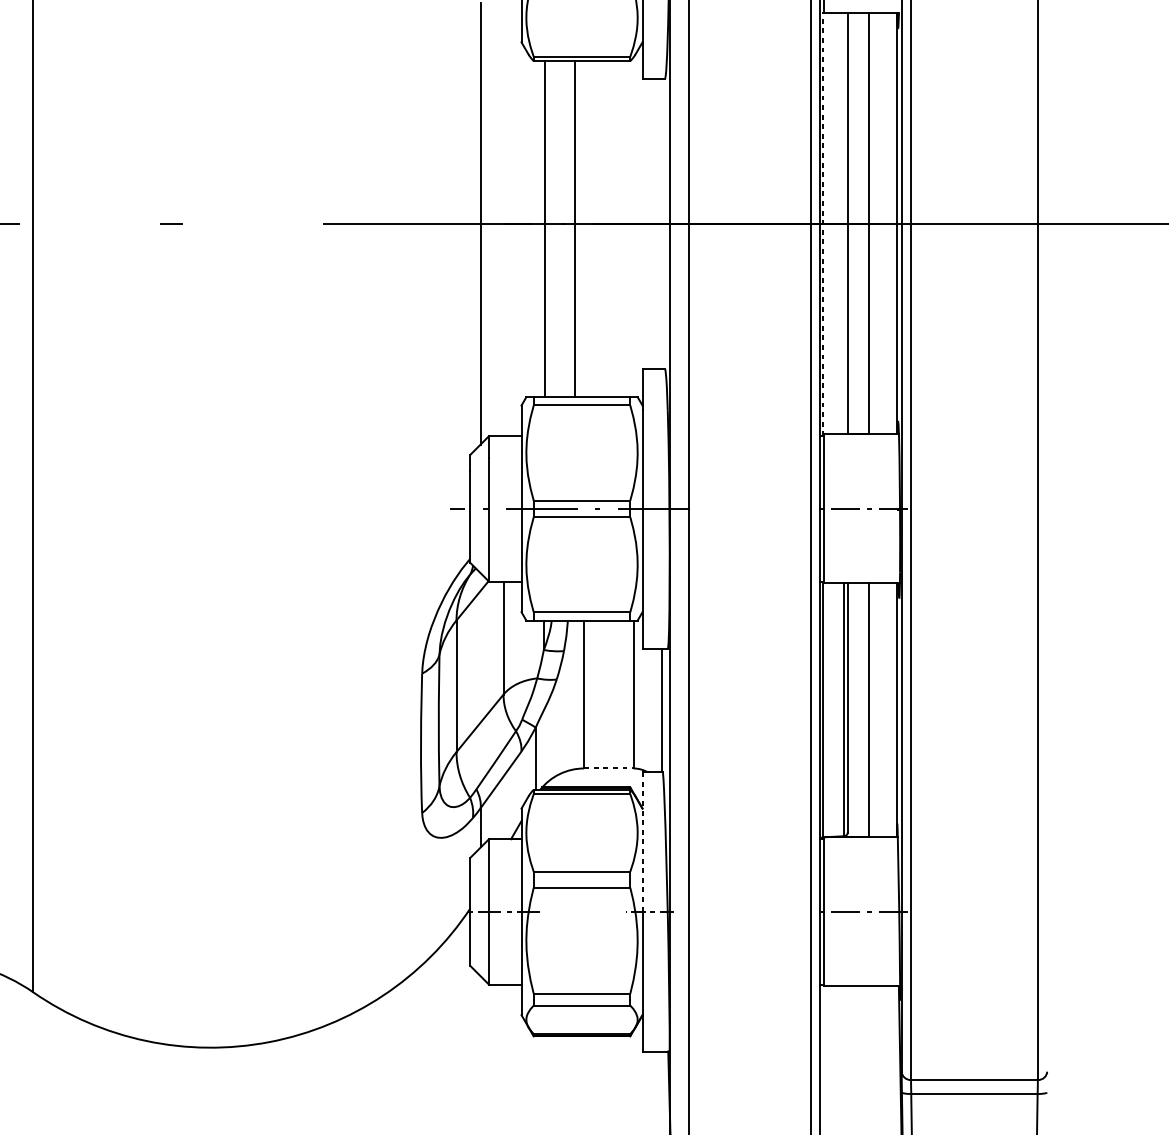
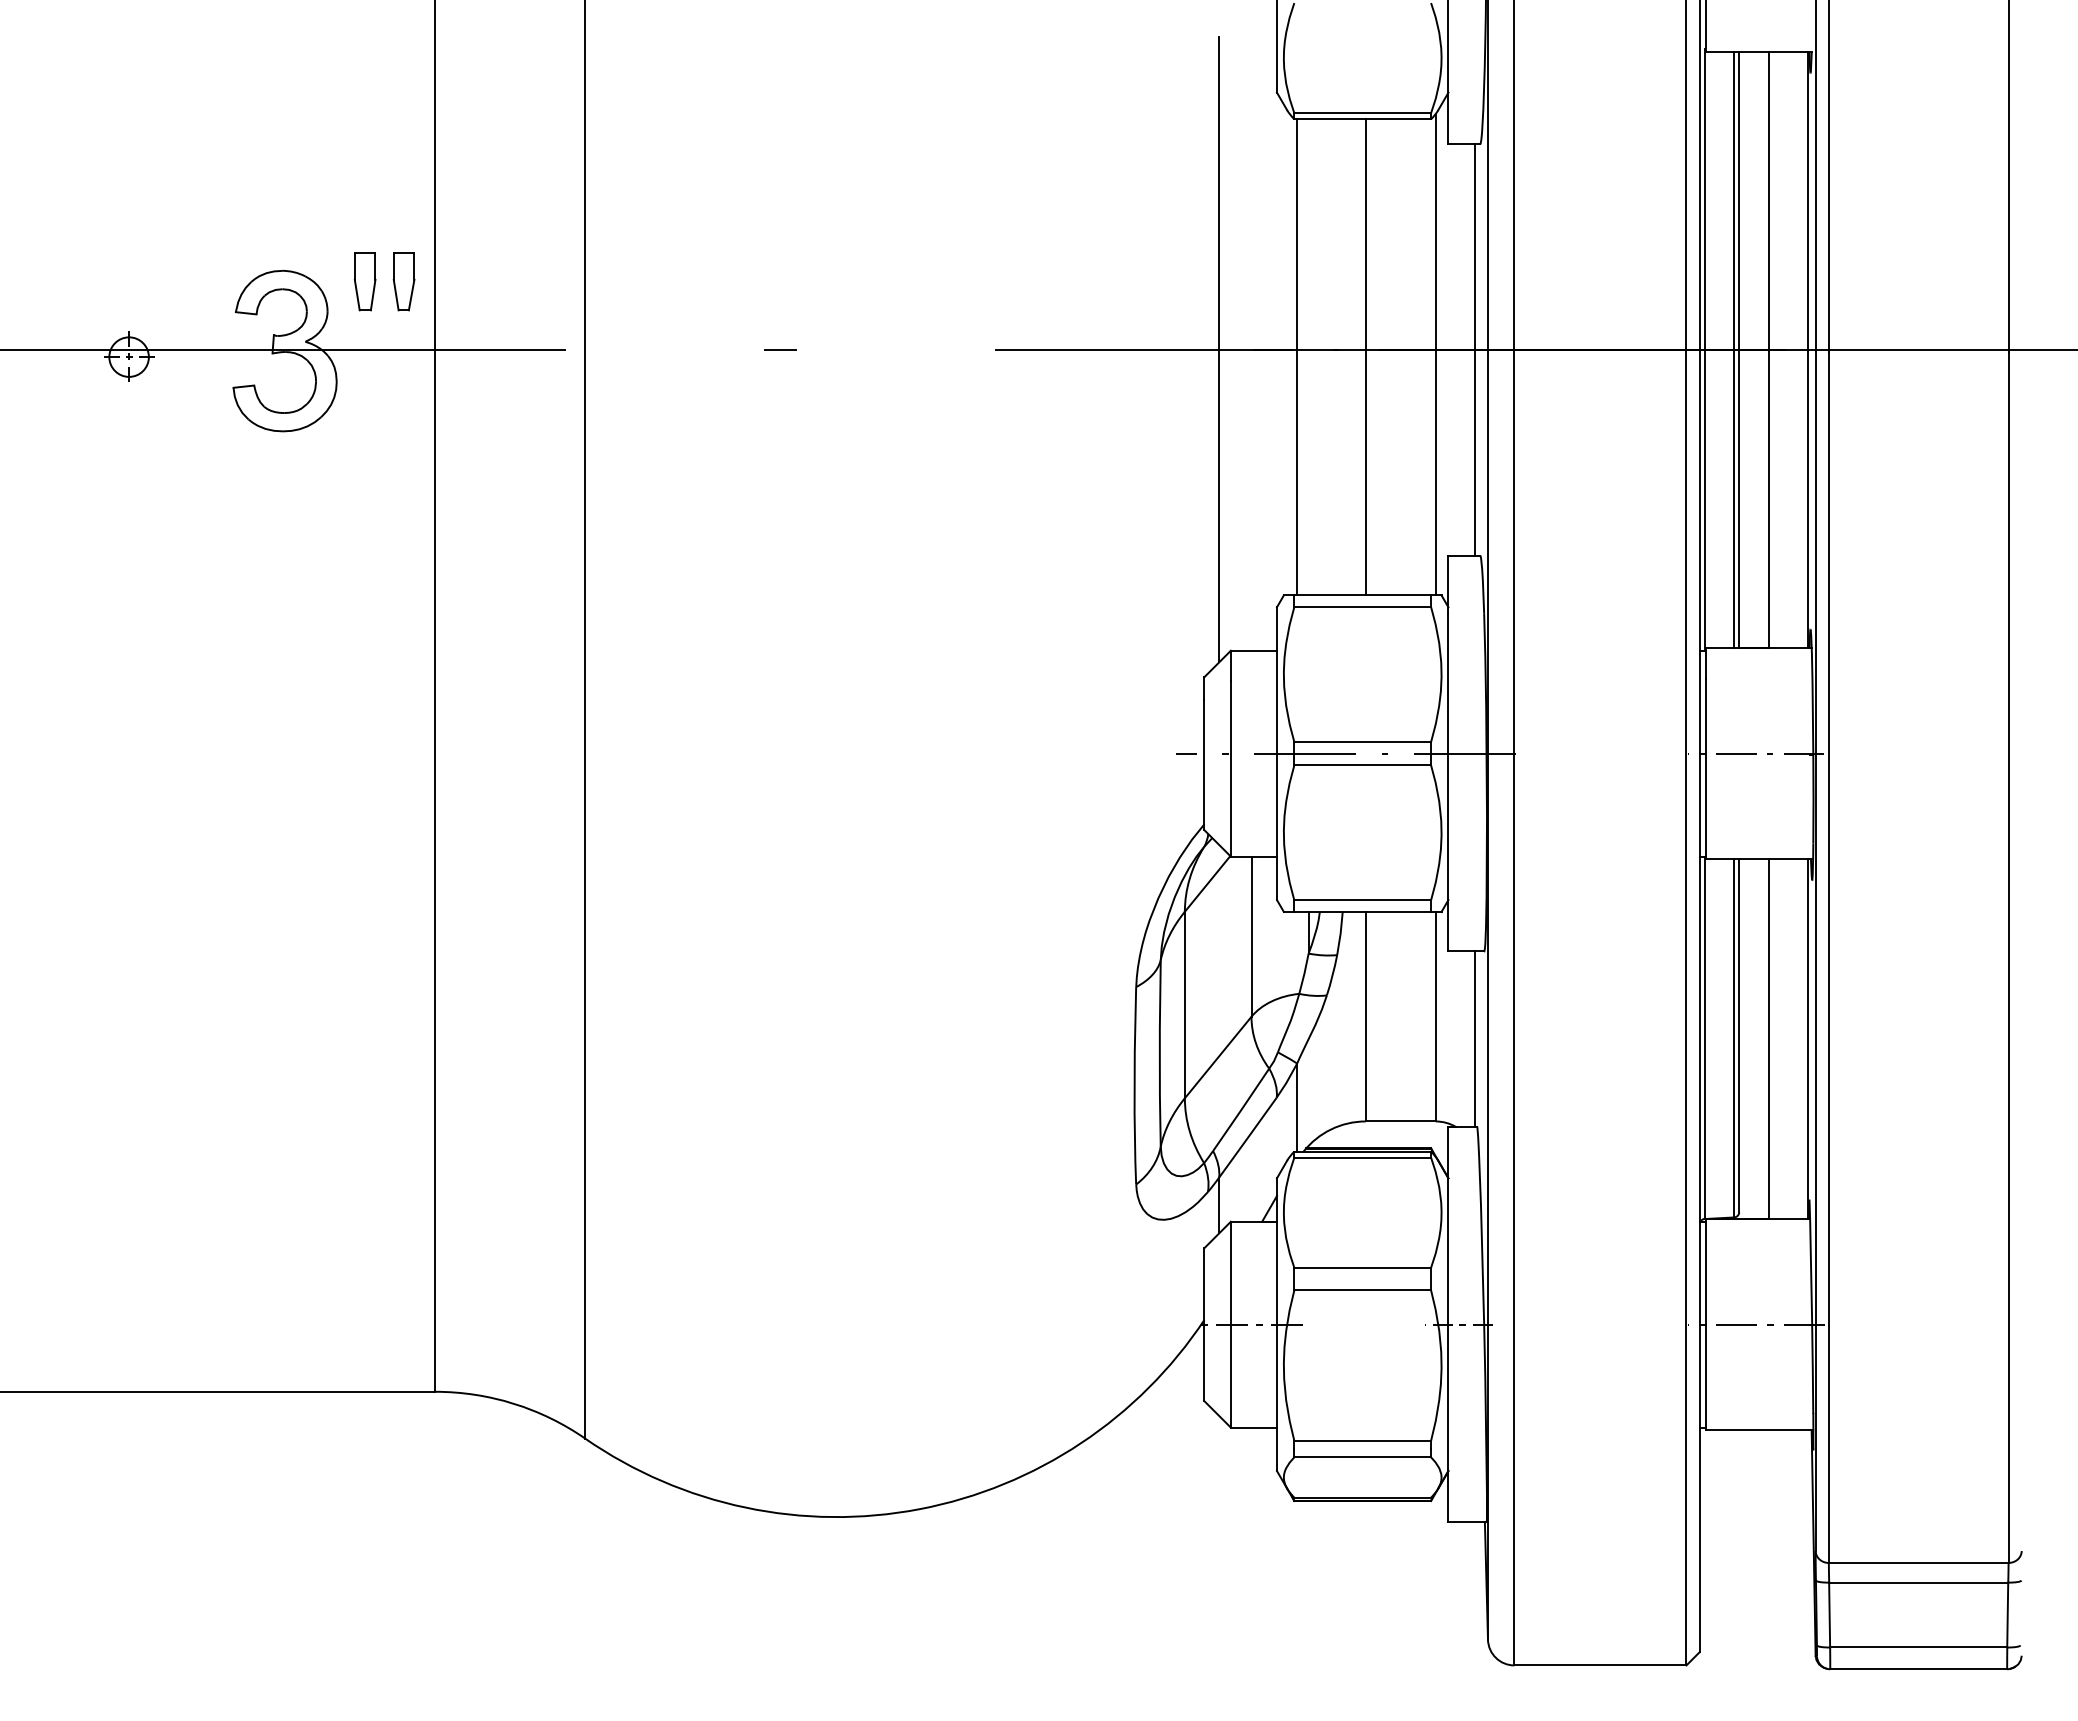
line: (661, 223) -> (1475, 349), added
line: (823, 223) -> (1704, 349), dashed -> solid
line: (844, 223) -> (1734, 349), added
line: (633, 227) -> (1435, 354), added
line: (545, 229) -> (1365, 357), moved
line: (575, 229) -> (1297, 357), moved
line: (609, 768) -> (1401, 1121), dashed -> solid
line: (642, 841) -> (1448, 1225), dashed -> solid

